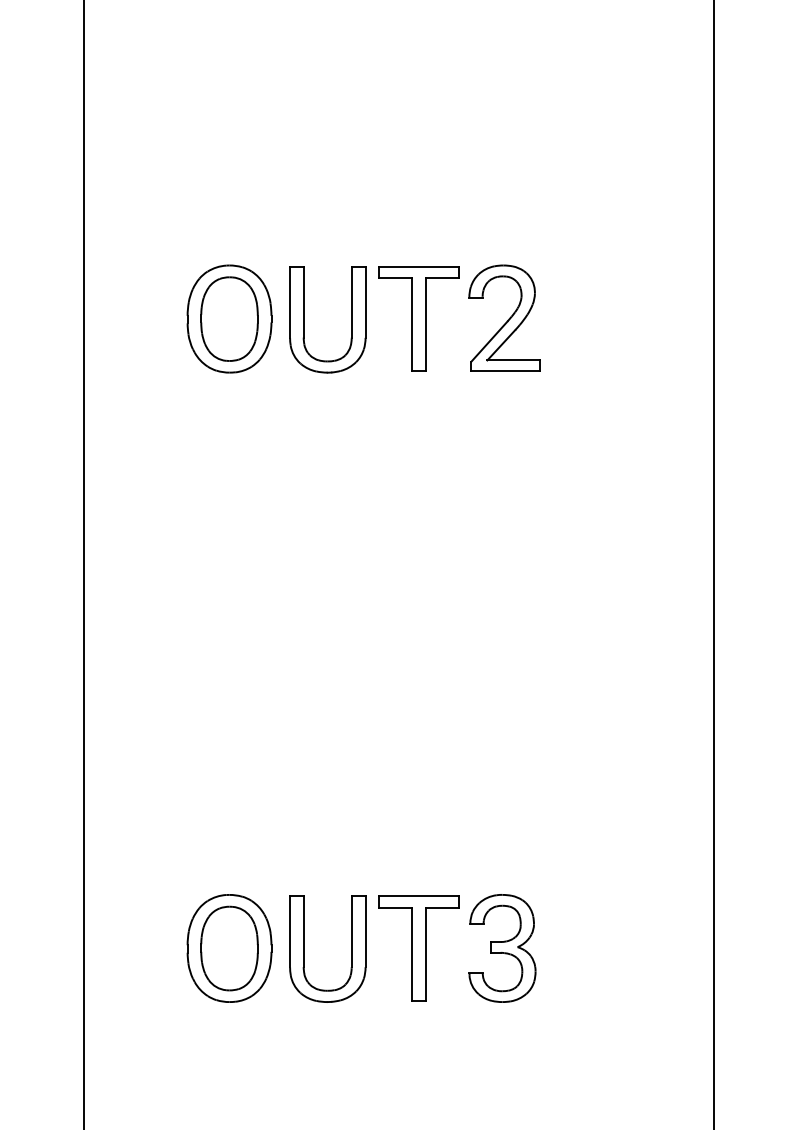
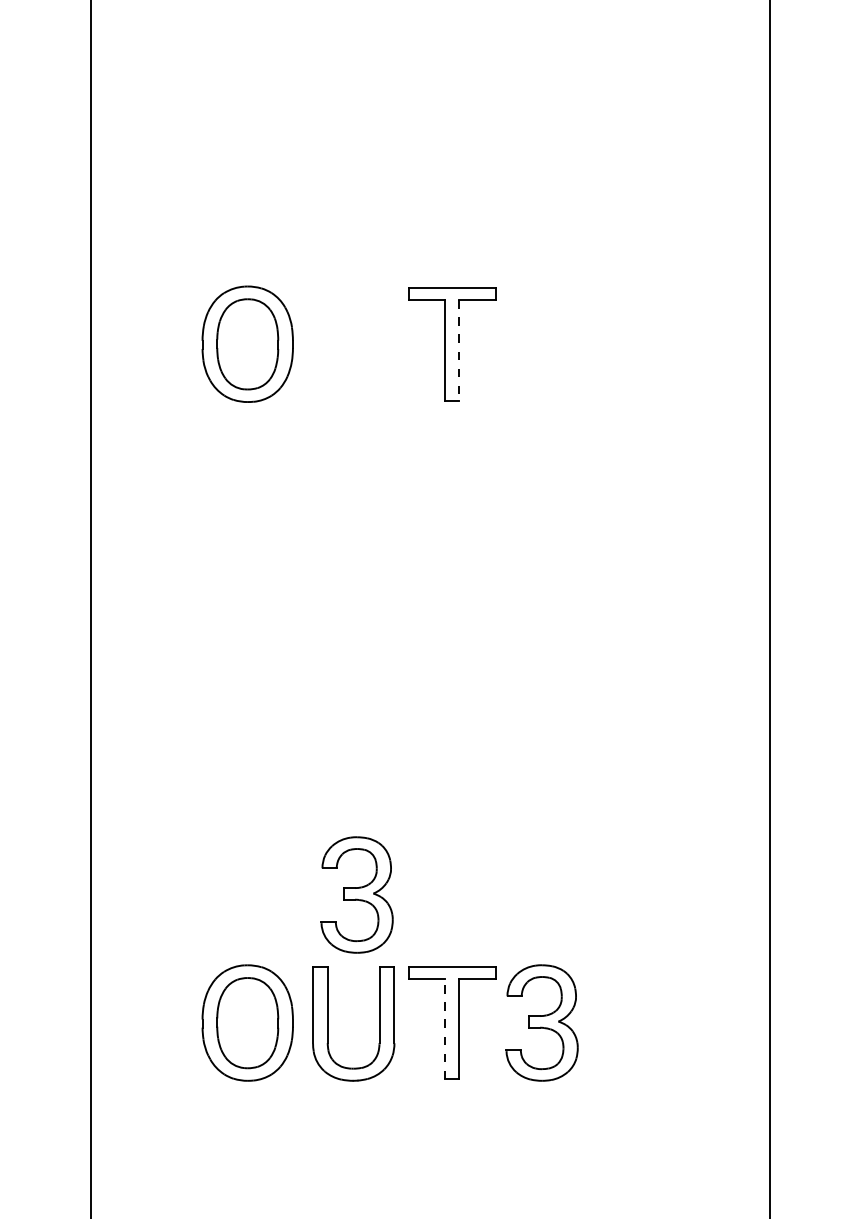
part: (503, 318) -> (543, 343), removed
part: (304, 319) -> (328, 344), removed
line: (425, 324) -> (459, 350), solid -> dashed
part: (330, 829) -> (356, 894), added
line: (411, 953) -> (444, 1028), solid -> dashed

